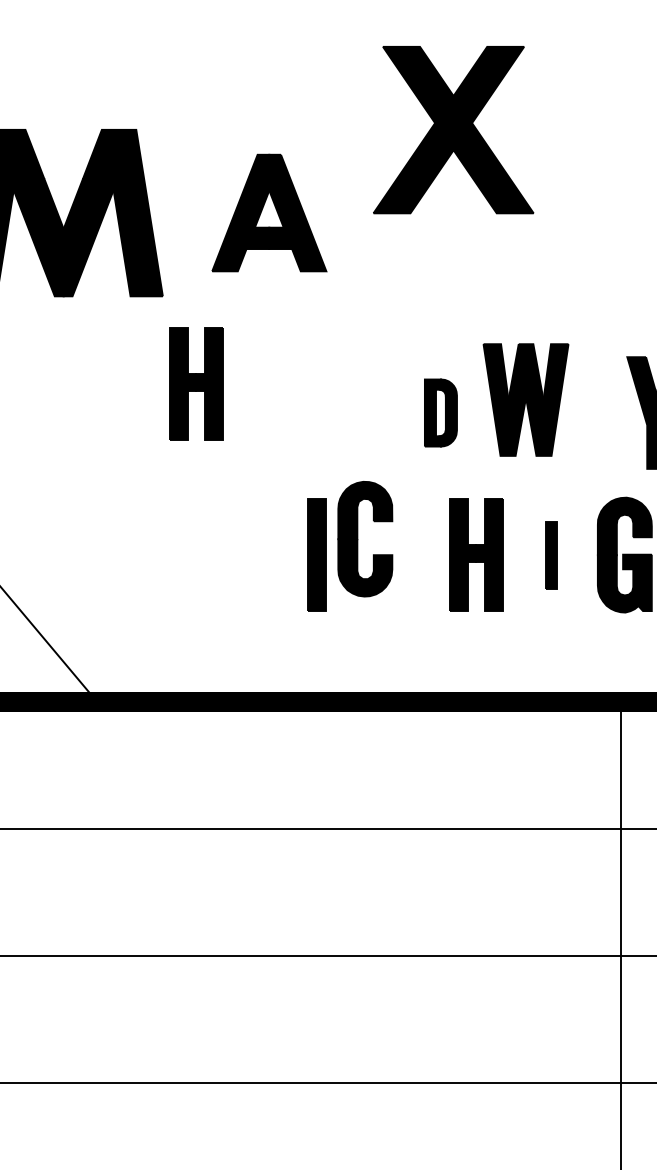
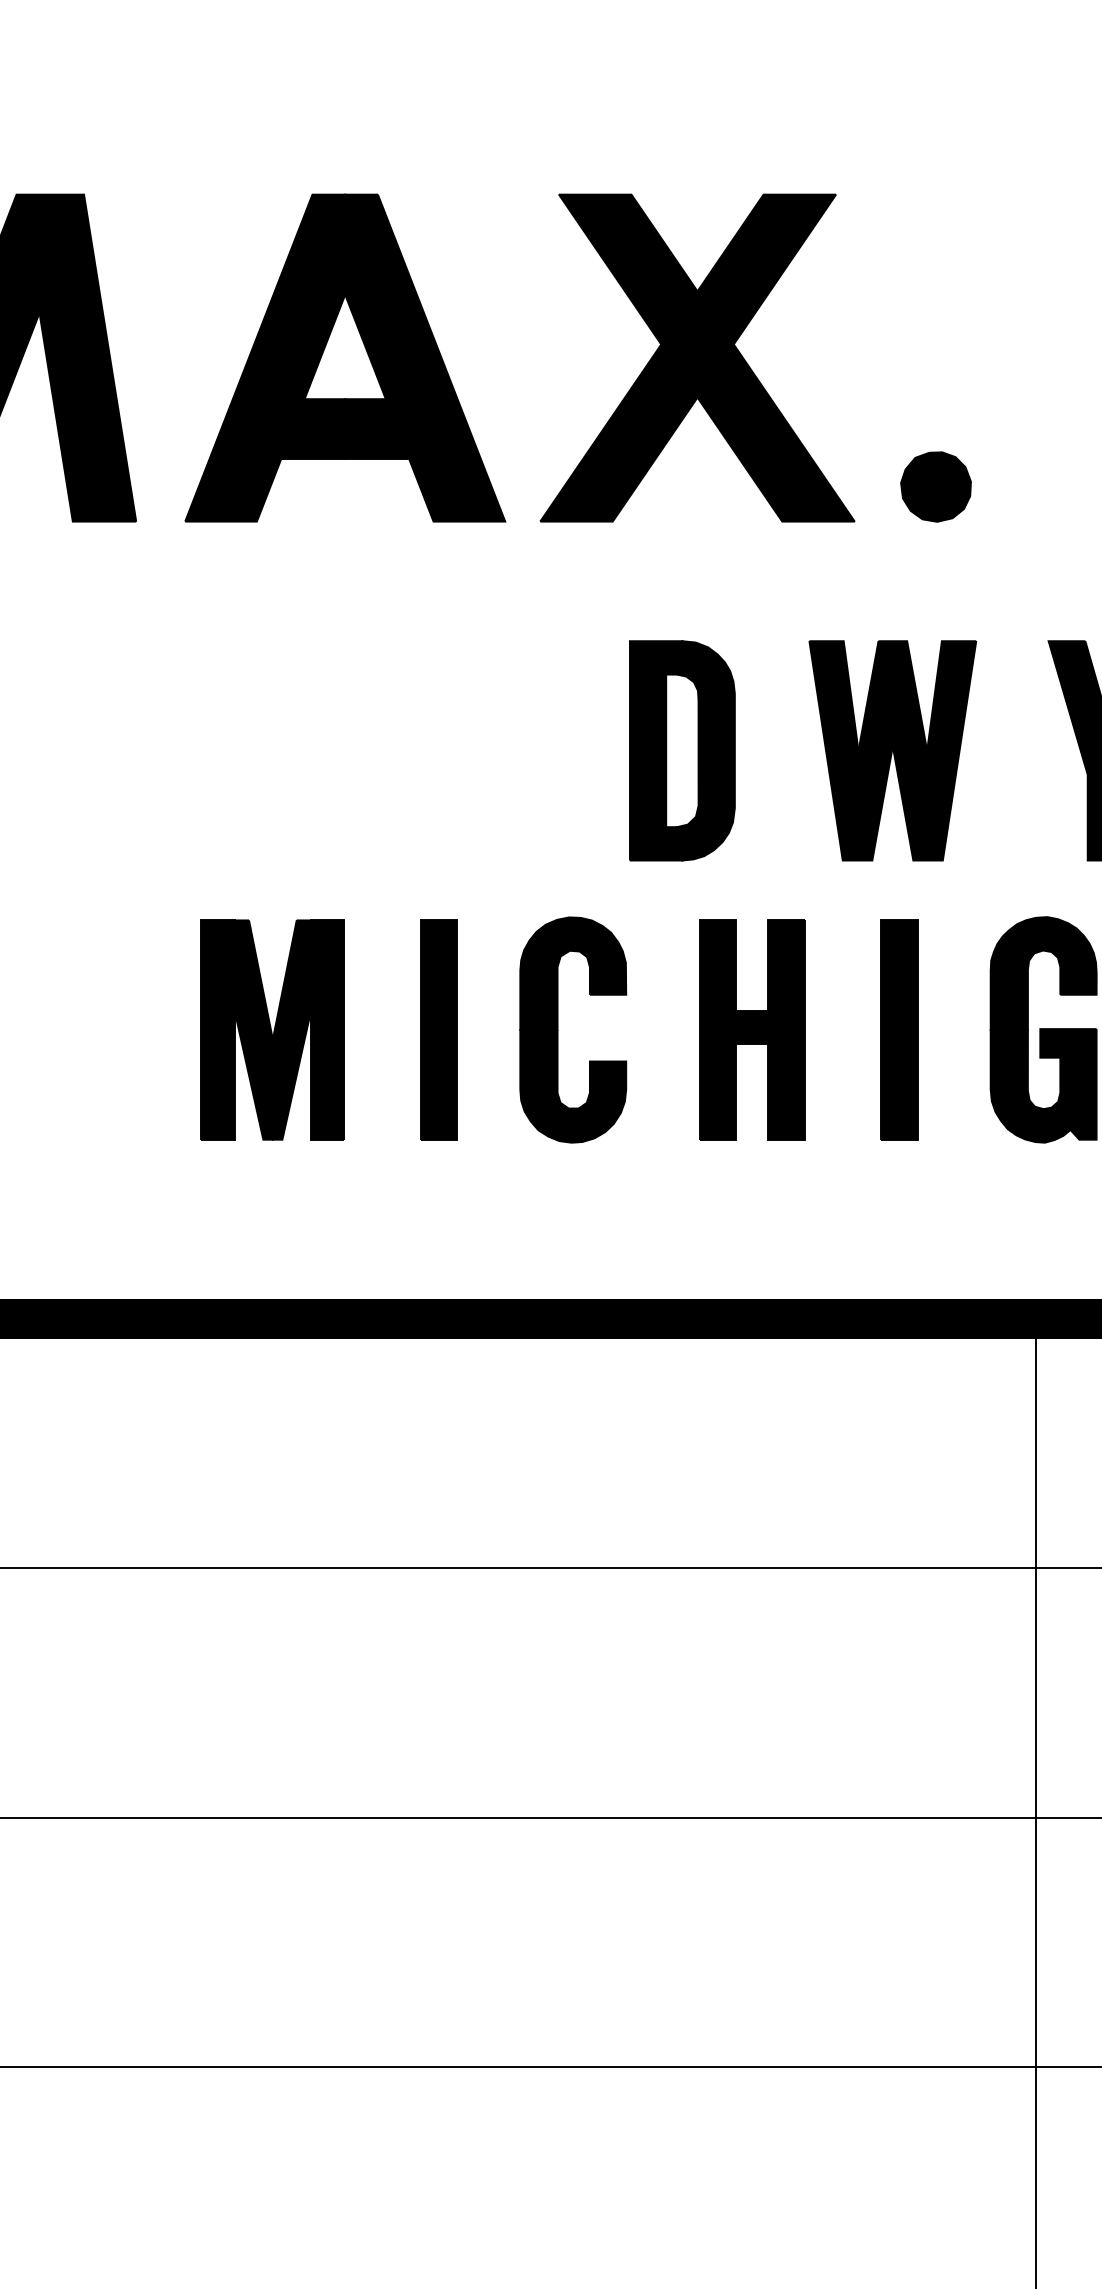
part: (453, 130) -> (697, 358), moved
part: (269, 212) -> (345, 356), size x1.43
part: (569, 278) -> (934, 486), added
part: (196, 383) -> (202, 692), removed
part: (525, 399) -> (891, 749), moved
part: (440, 412) -> (681, 749), size x1.67
part: (358, 539) -> (559, 1030), moved
part: (232, 554) -> (273, 1028), added
part: (551, 554) -> (899, 1028), size x1.67

